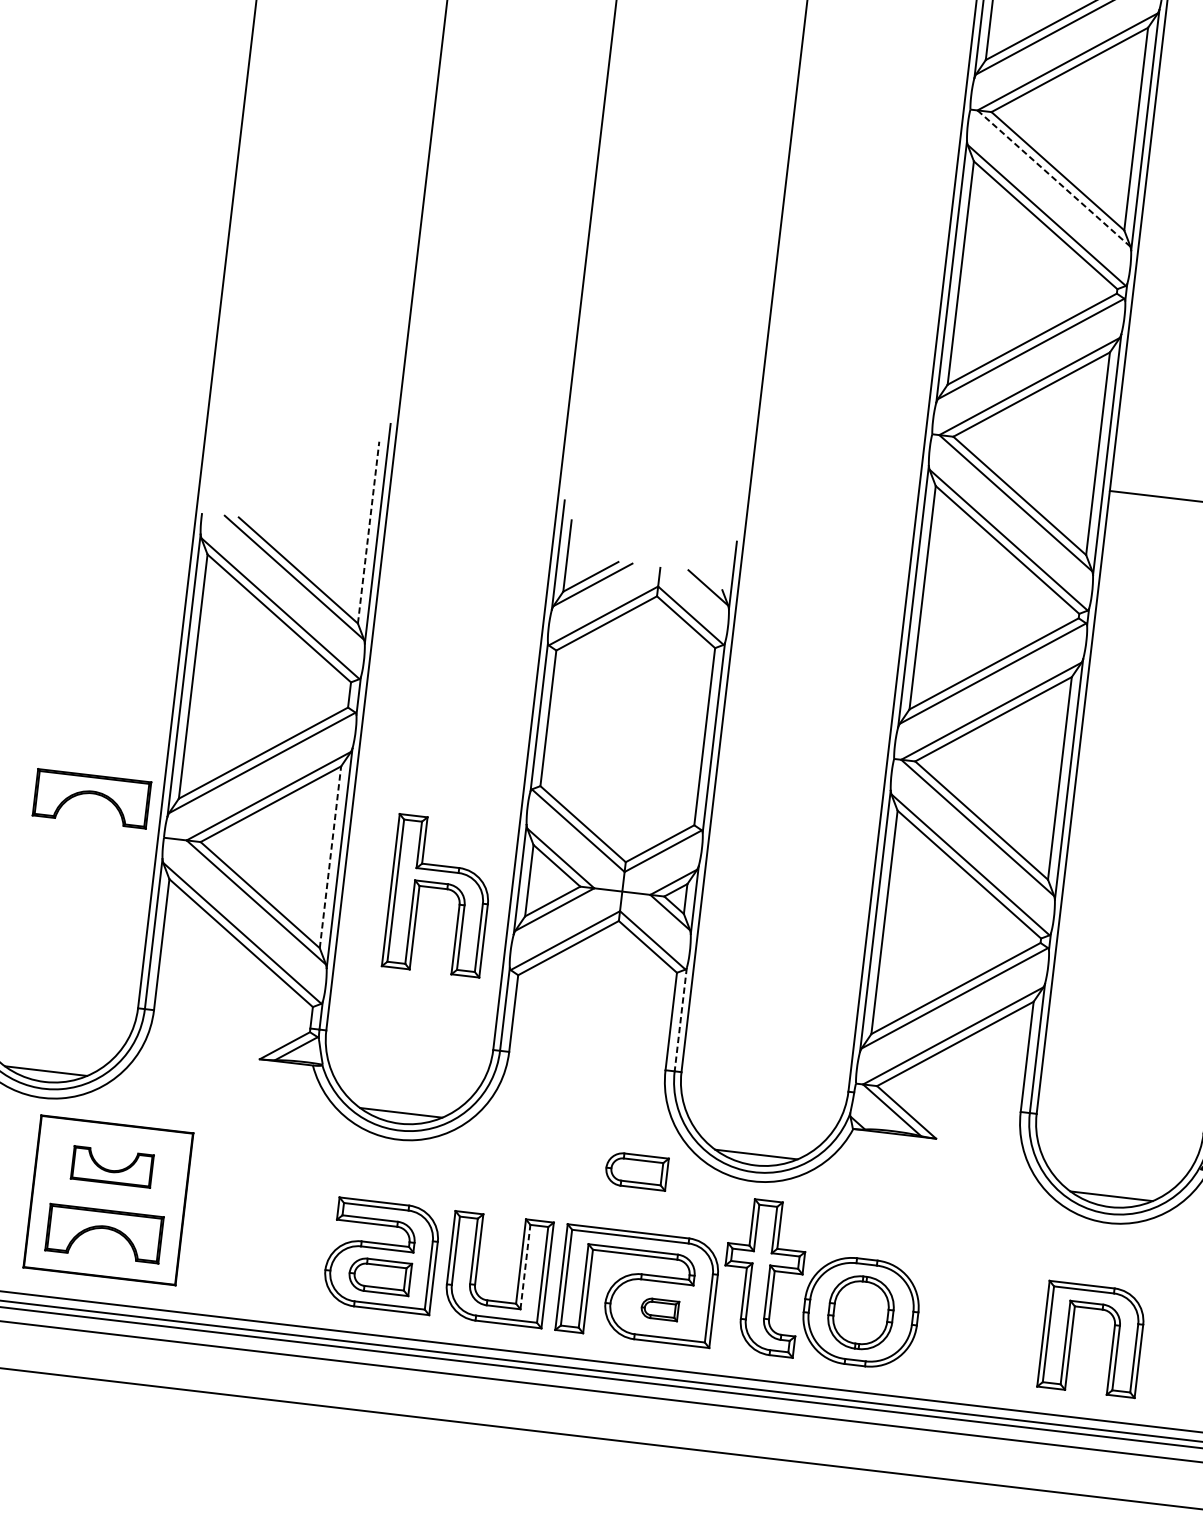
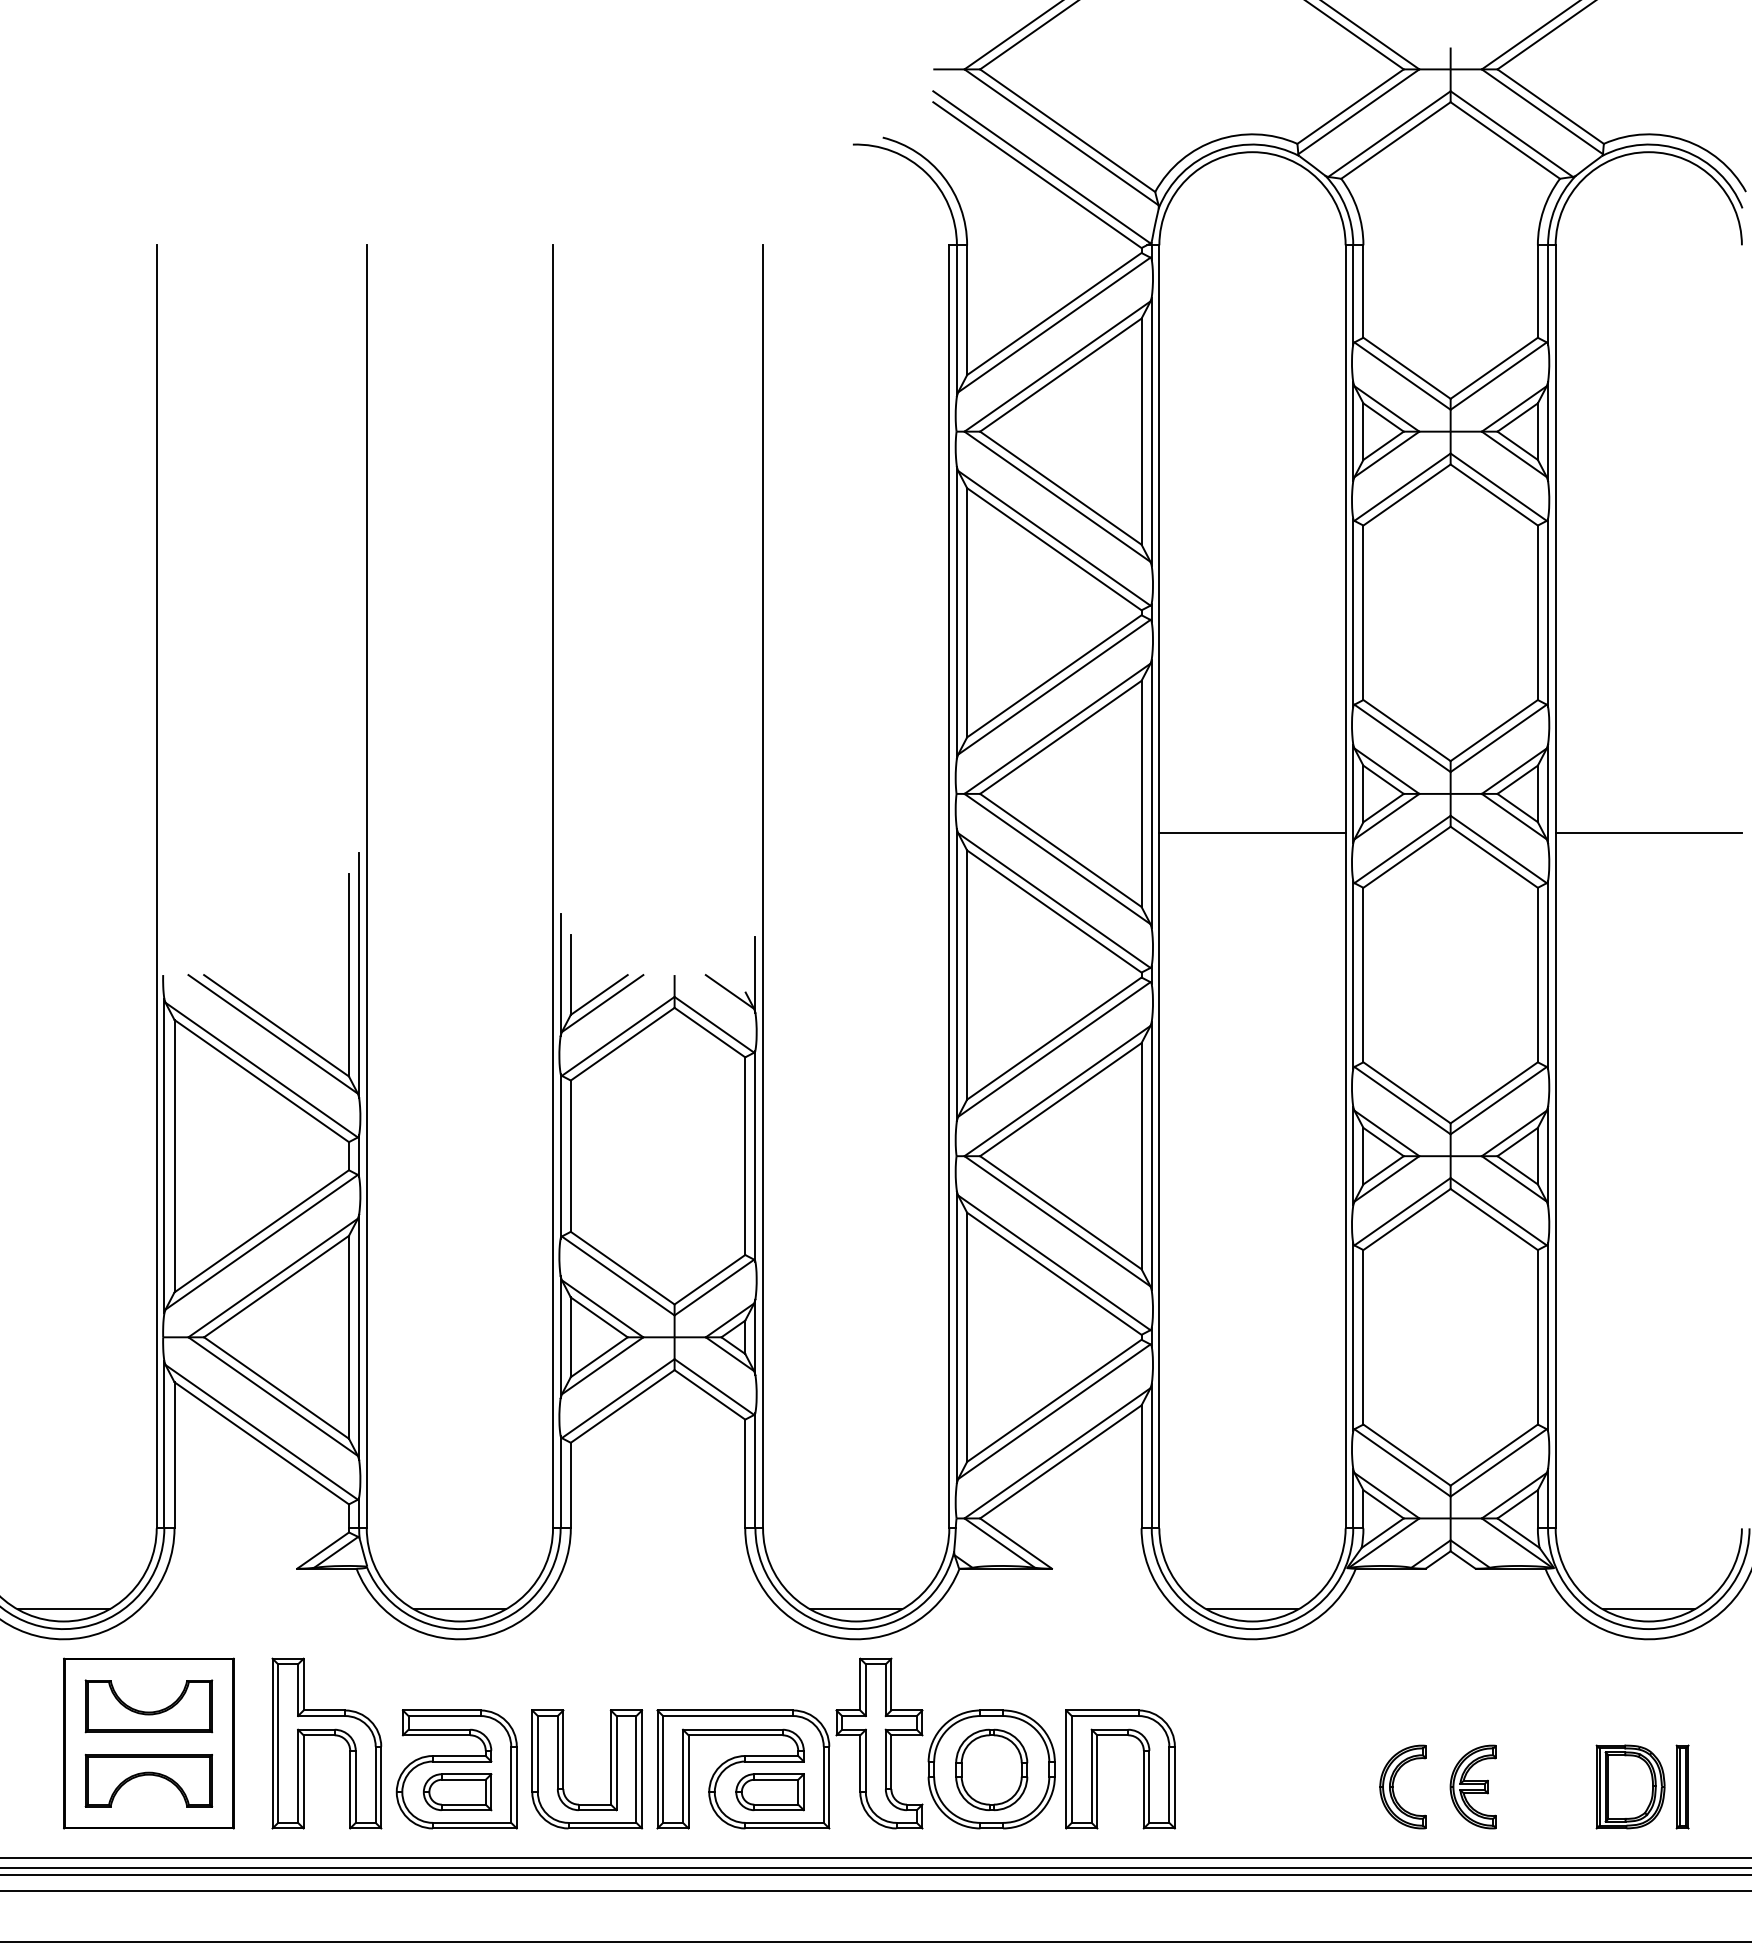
line: (1054, 178) -> (1057, 496), dashed -> solid
line: (368, 532) -> (348, 974), dashed -> solid
part: (91, 798) -> (78, 1303), removed
line: (330, 856) -> (348, 1336), dashed -> solid
part: (439, 888) -> (326, 1735), moved
line: (680, 1019) -> (755, 1470), dashed -> solid
part: (111, 1167) -> (148, 1706), size x1.43
part: (636, 1171) -> (726, 1643), removed
line: (525, 1266) -> (616, 1762), dashed -> solid
part: (659, 1309) -> (769, 1792), size x1.67
part: (1071, 1337) -> (1097, 1769), moved

